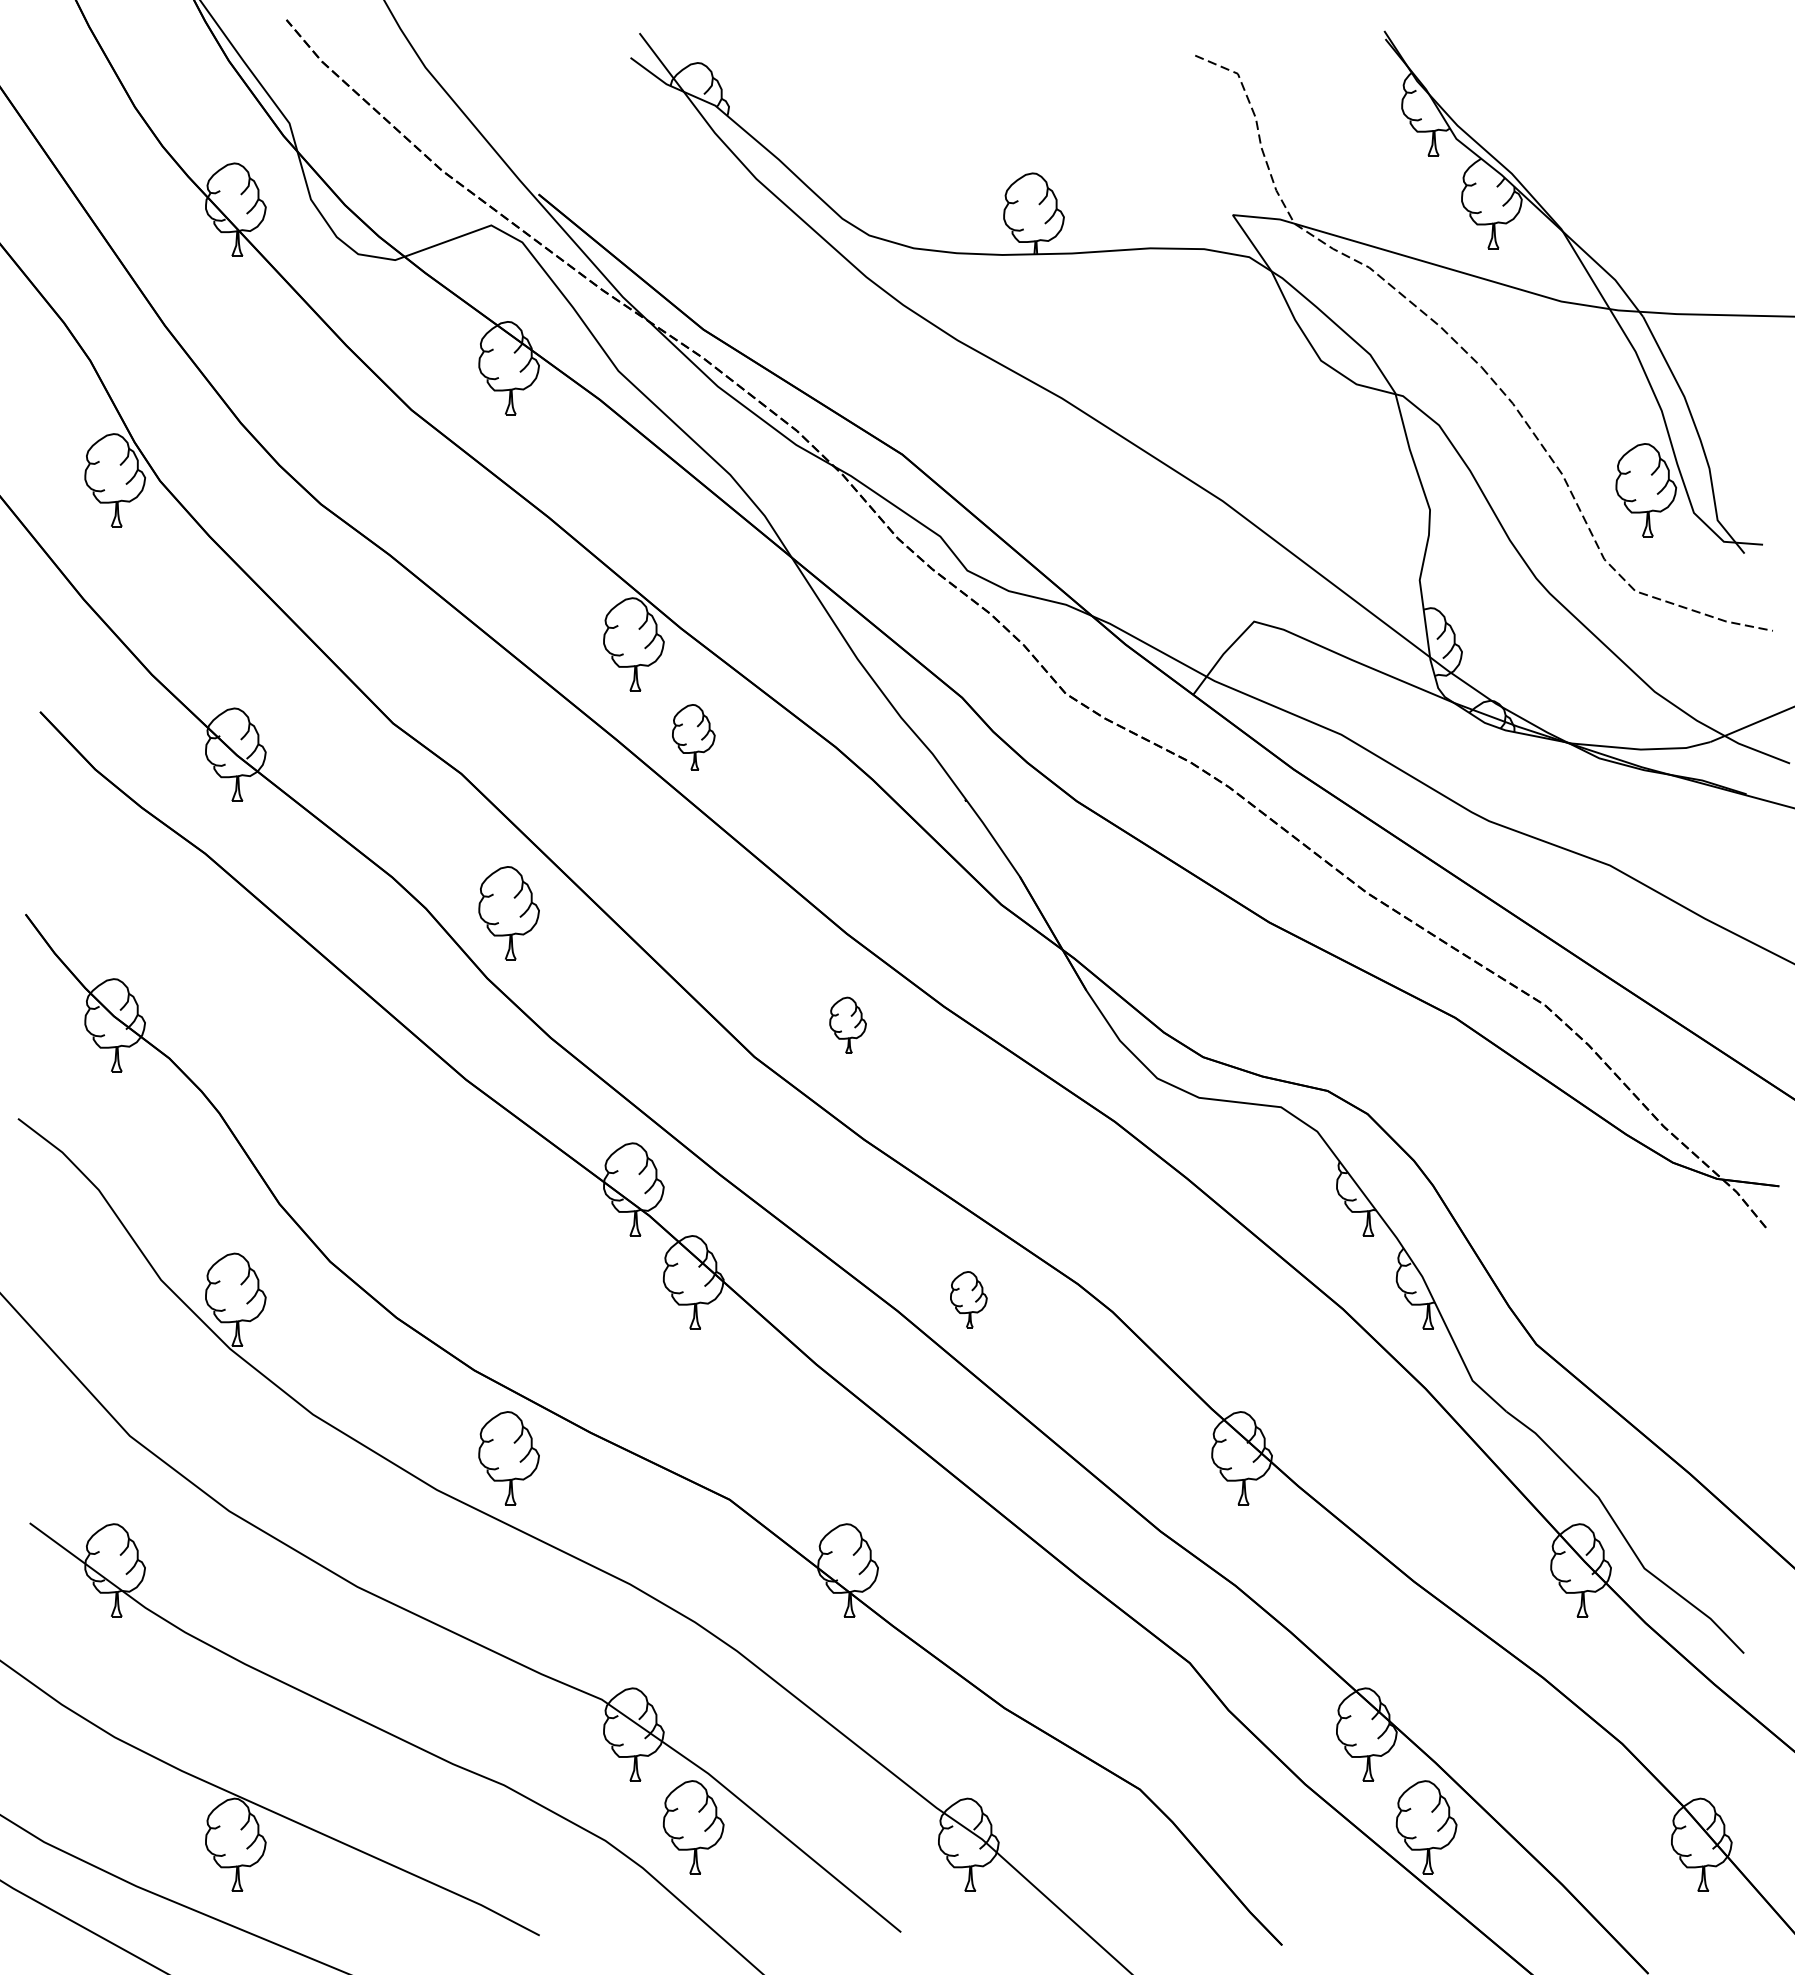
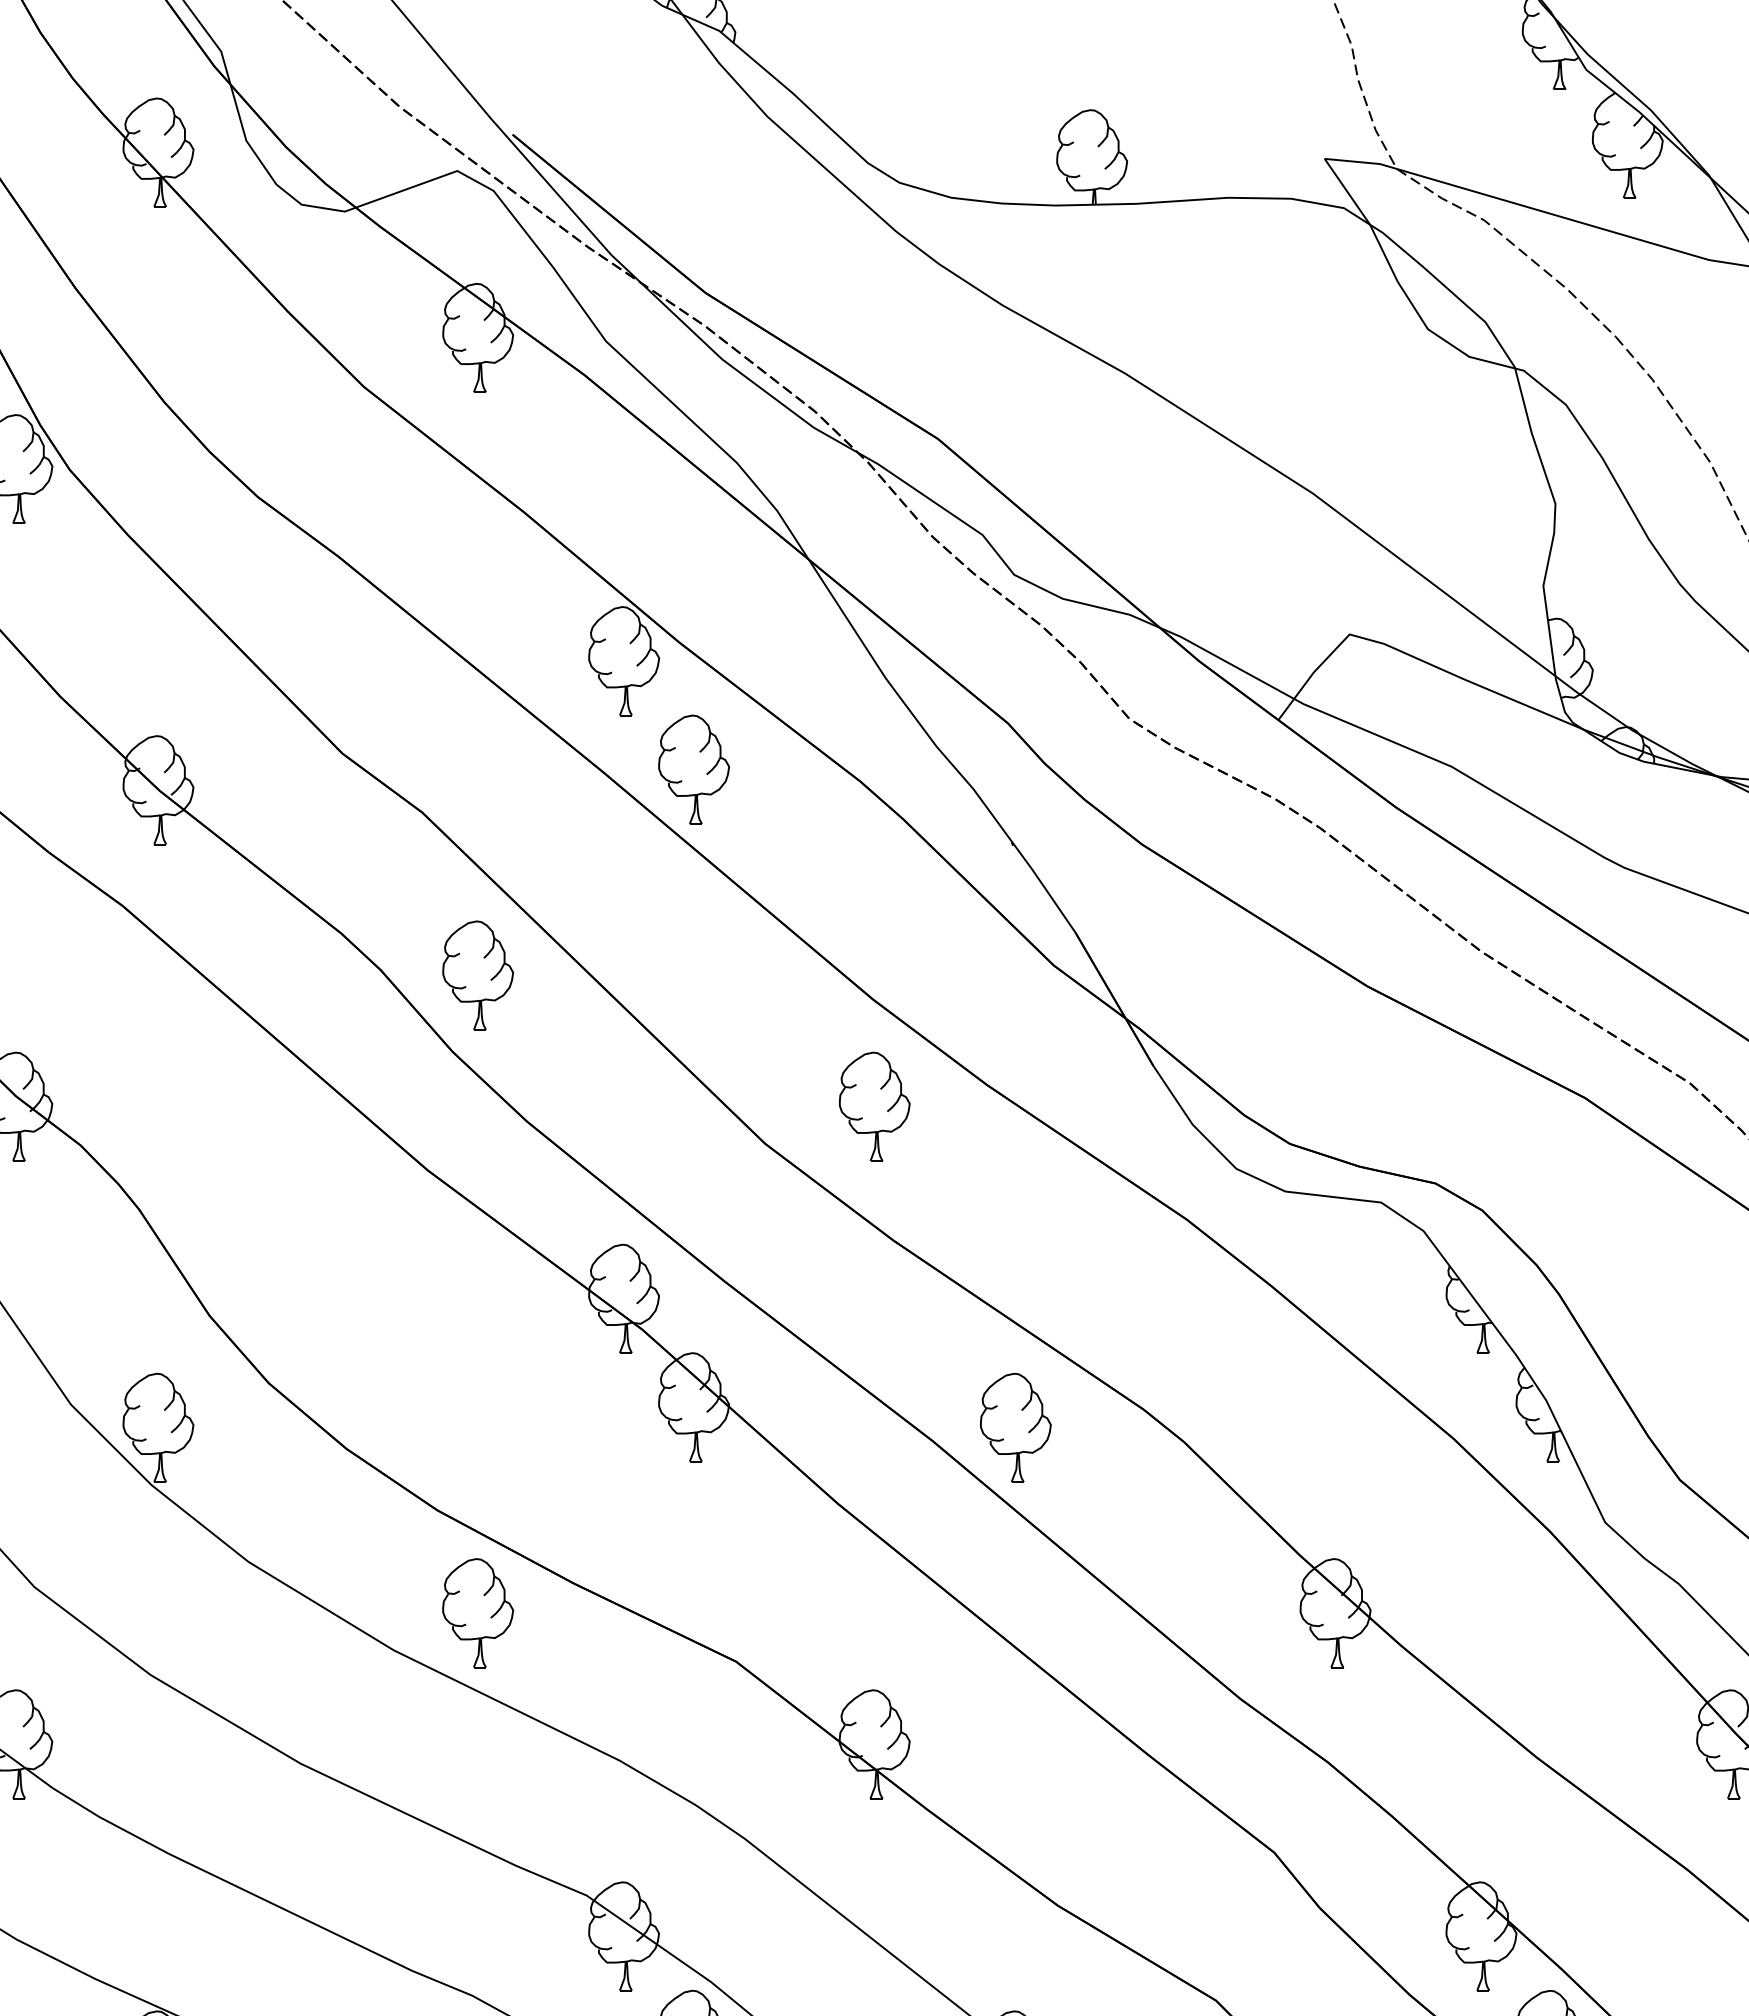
part: (693, 737) -> (693, 770), size x1.43
part: (847, 1025) -> (873, 1106), size x1.67
part: (968, 1299) -> (1015, 1427), size x1.67

